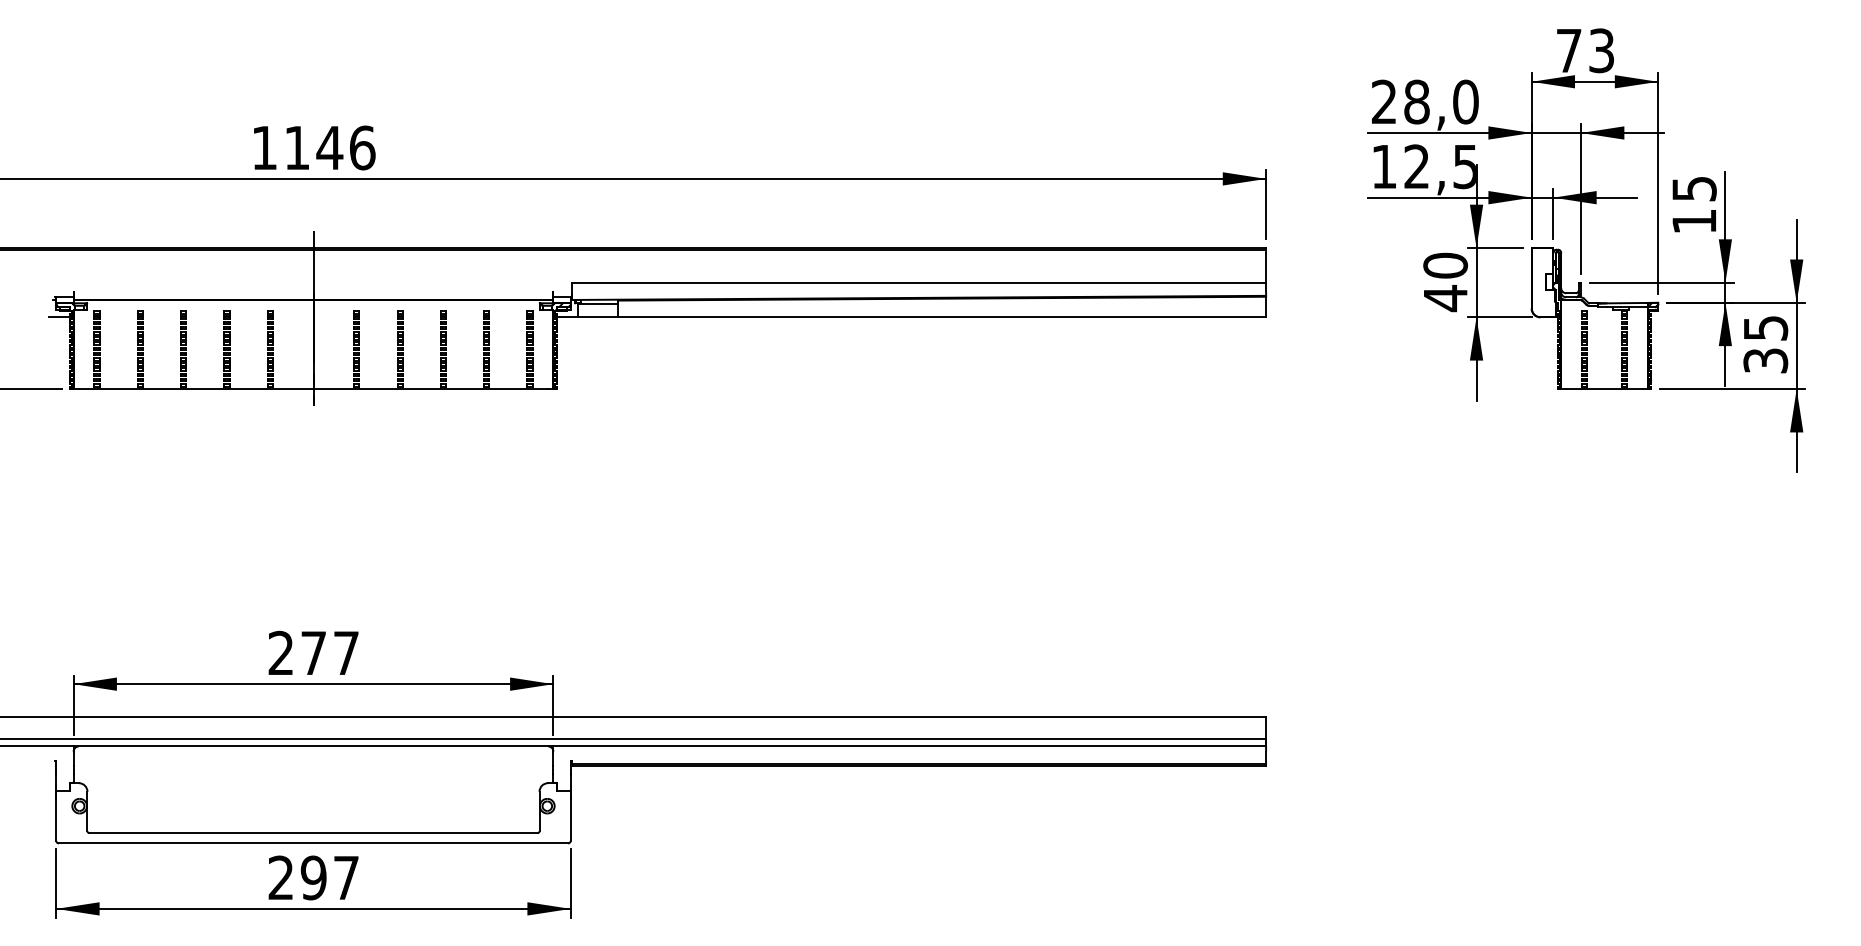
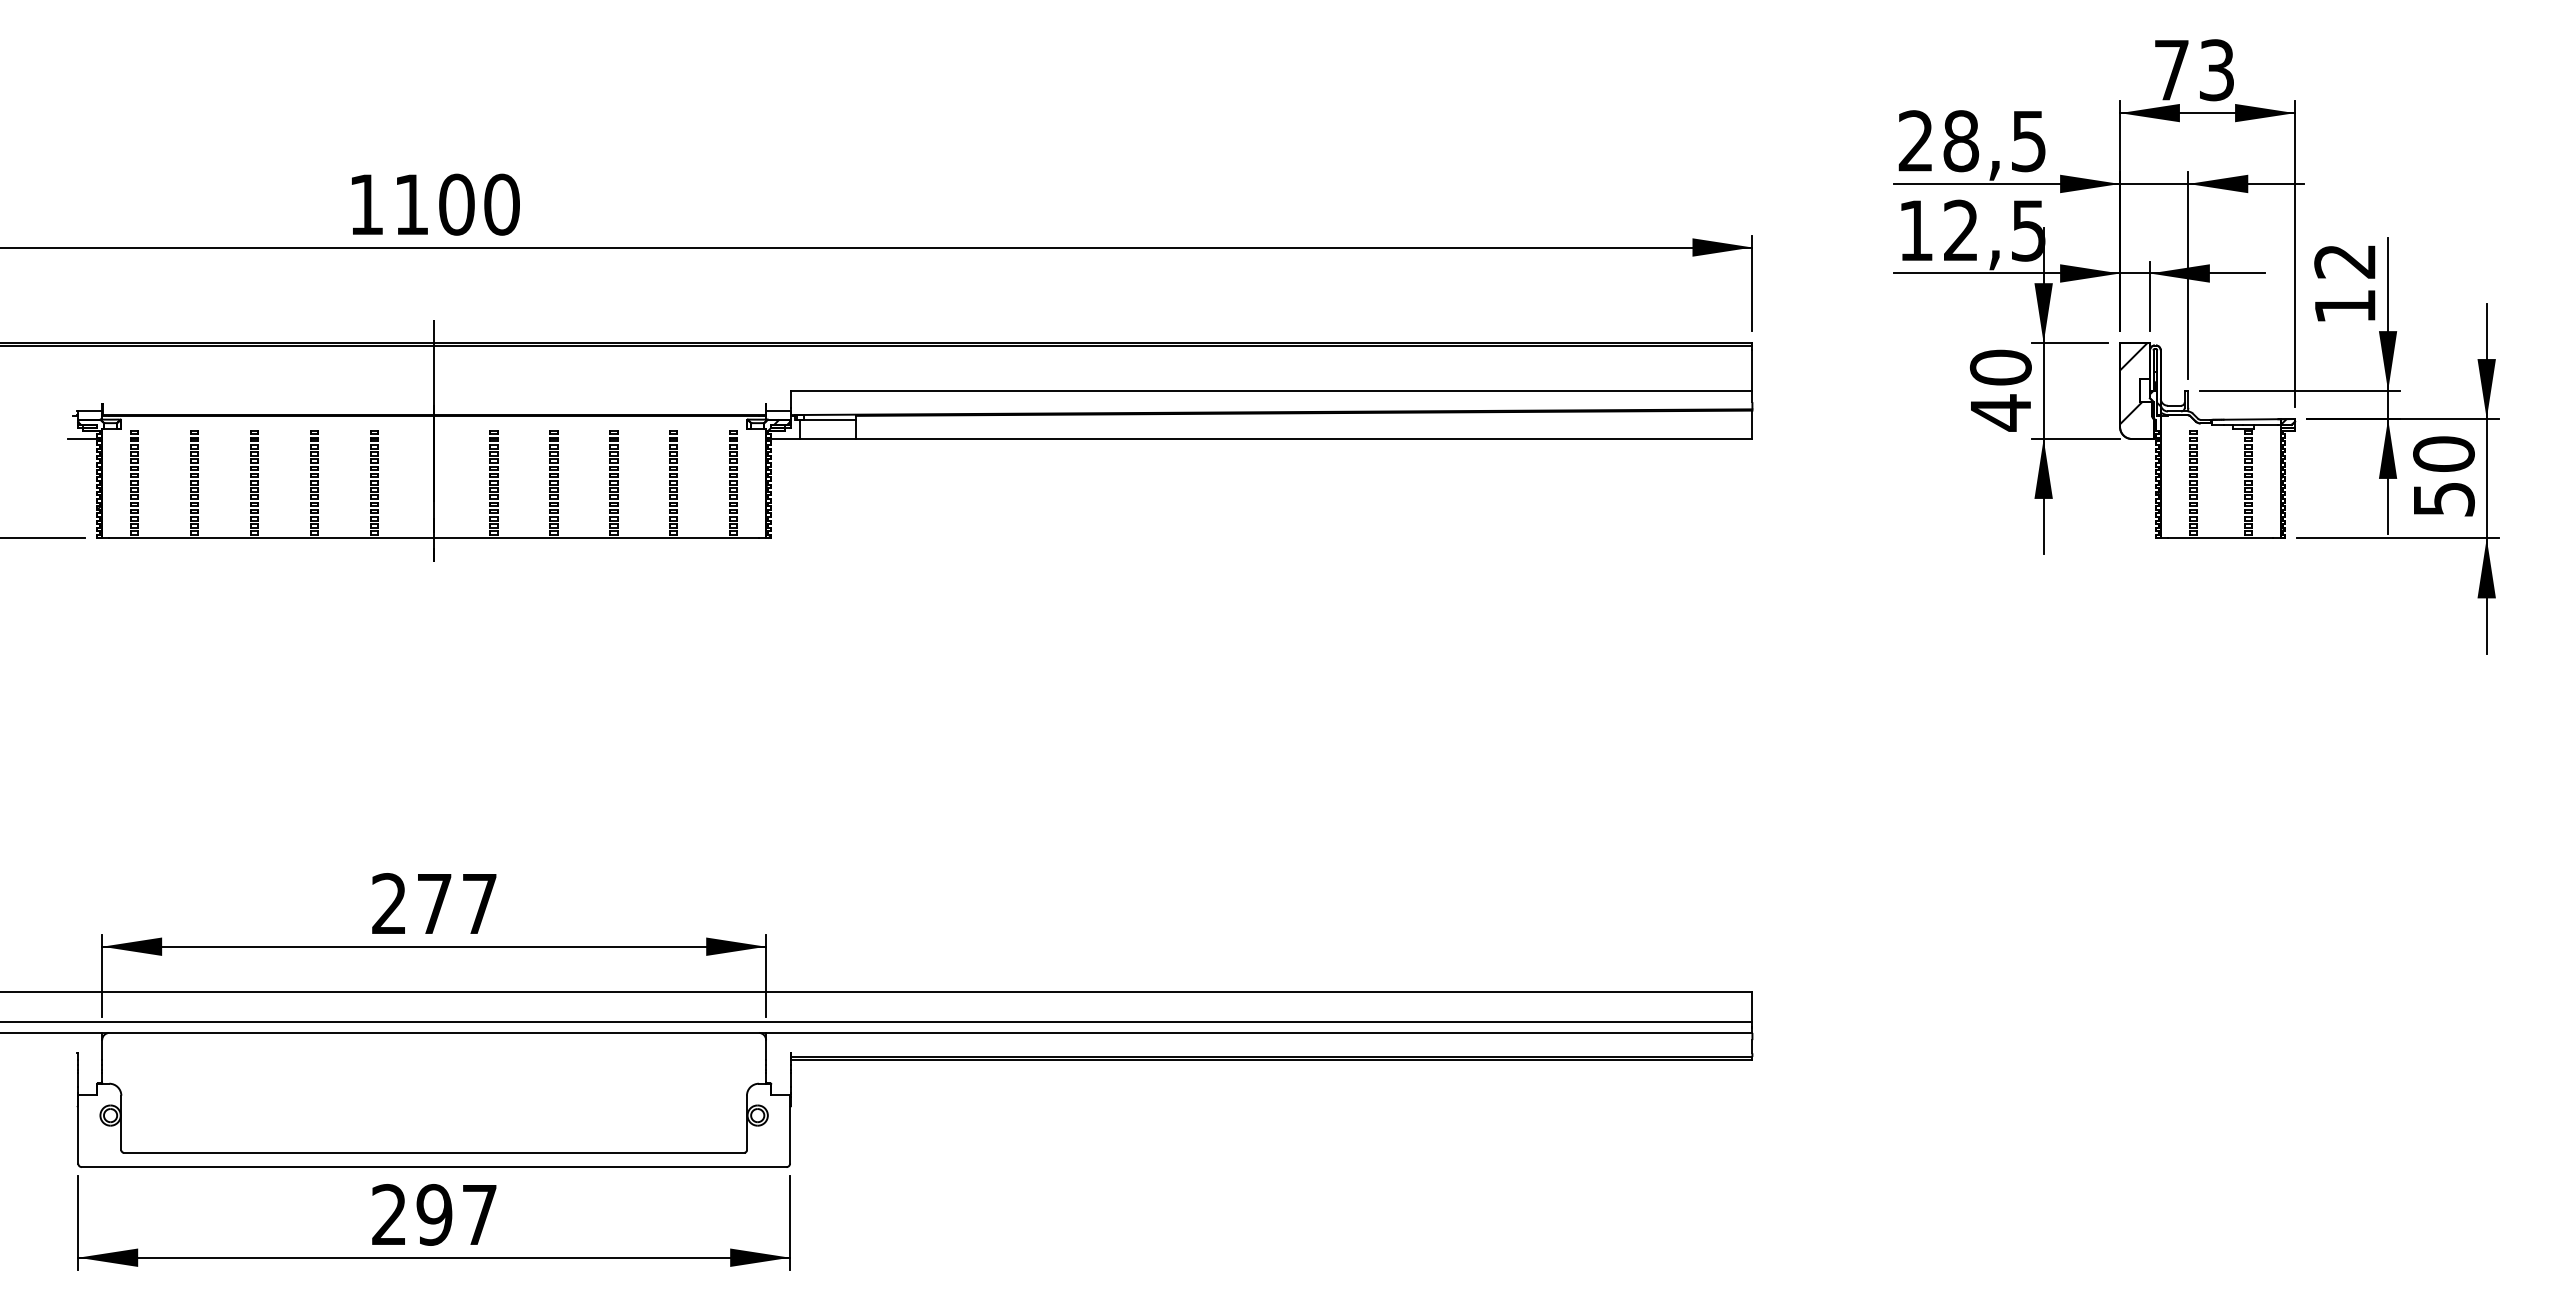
text: (1465, 102) -> (2028, 141), 28,0 -> 28,5
text: (345, 147) -> (478, 204), 1146 -> 1100
text: (1694, 189) -> (2345, 261), 15 -> 12
hatch: (1541, 277) -> (2133, 383), added
text: (1765, 344) -> (2443, 476), 35 -> 50

